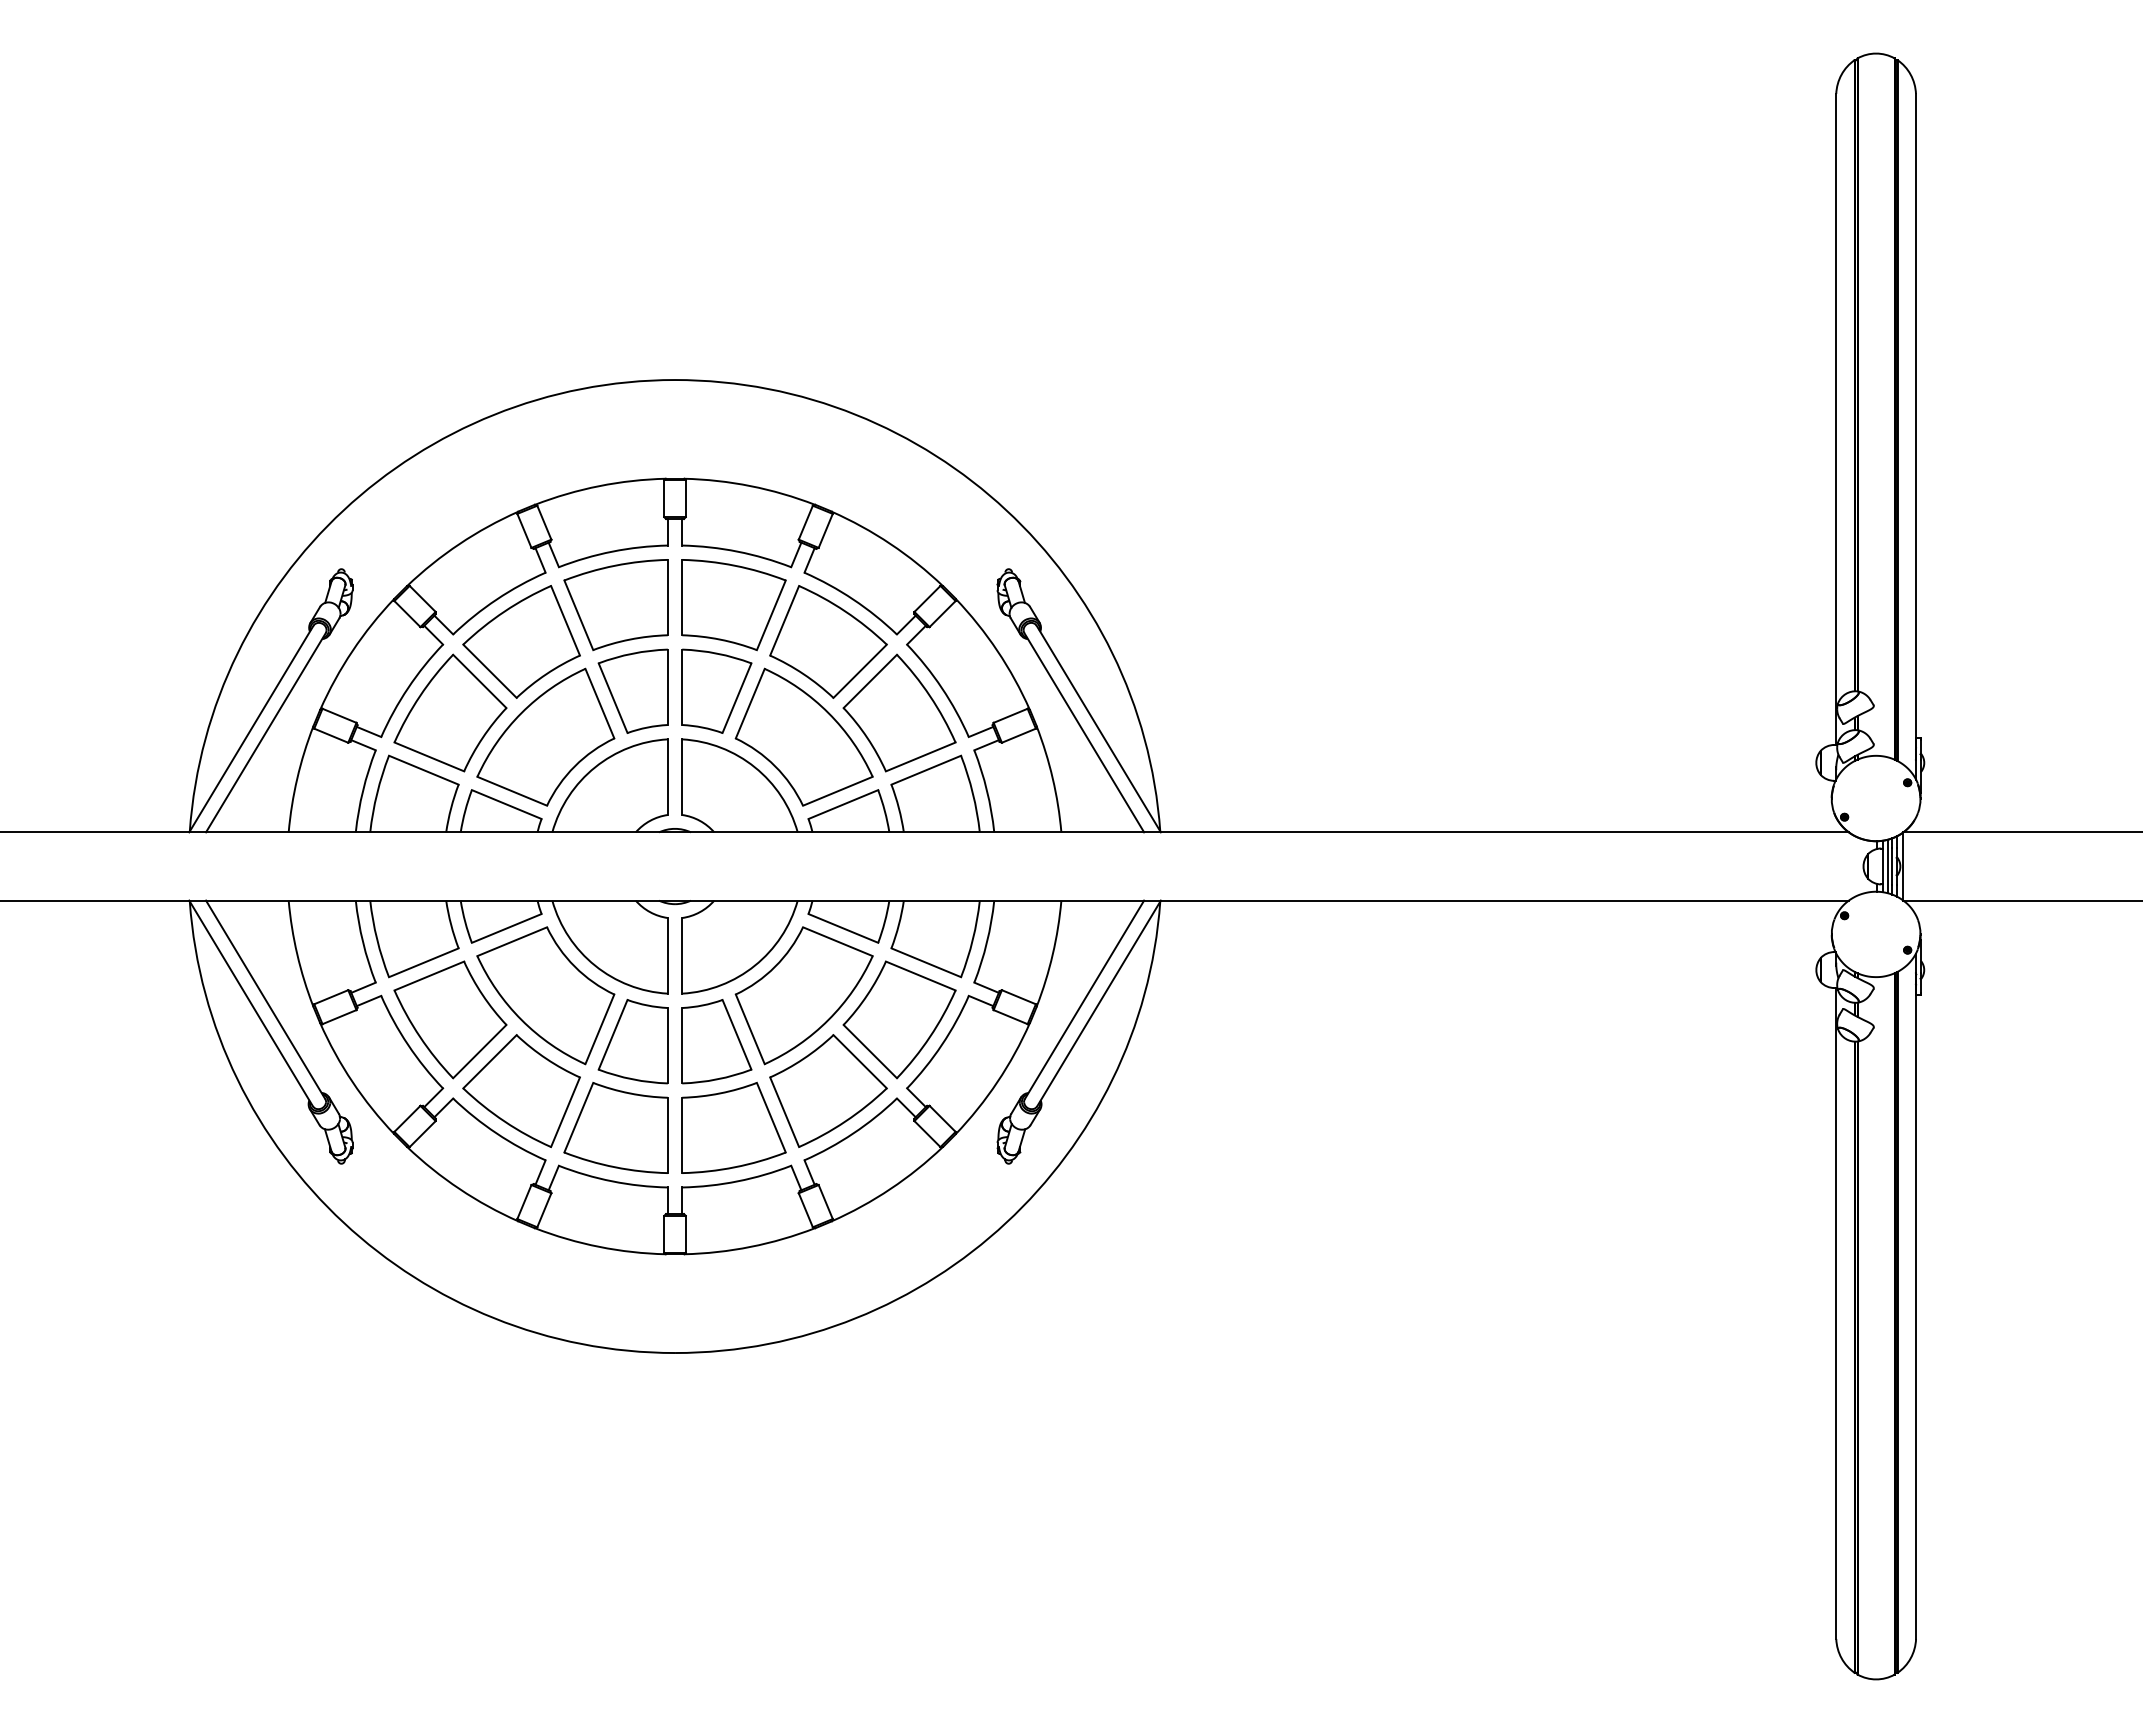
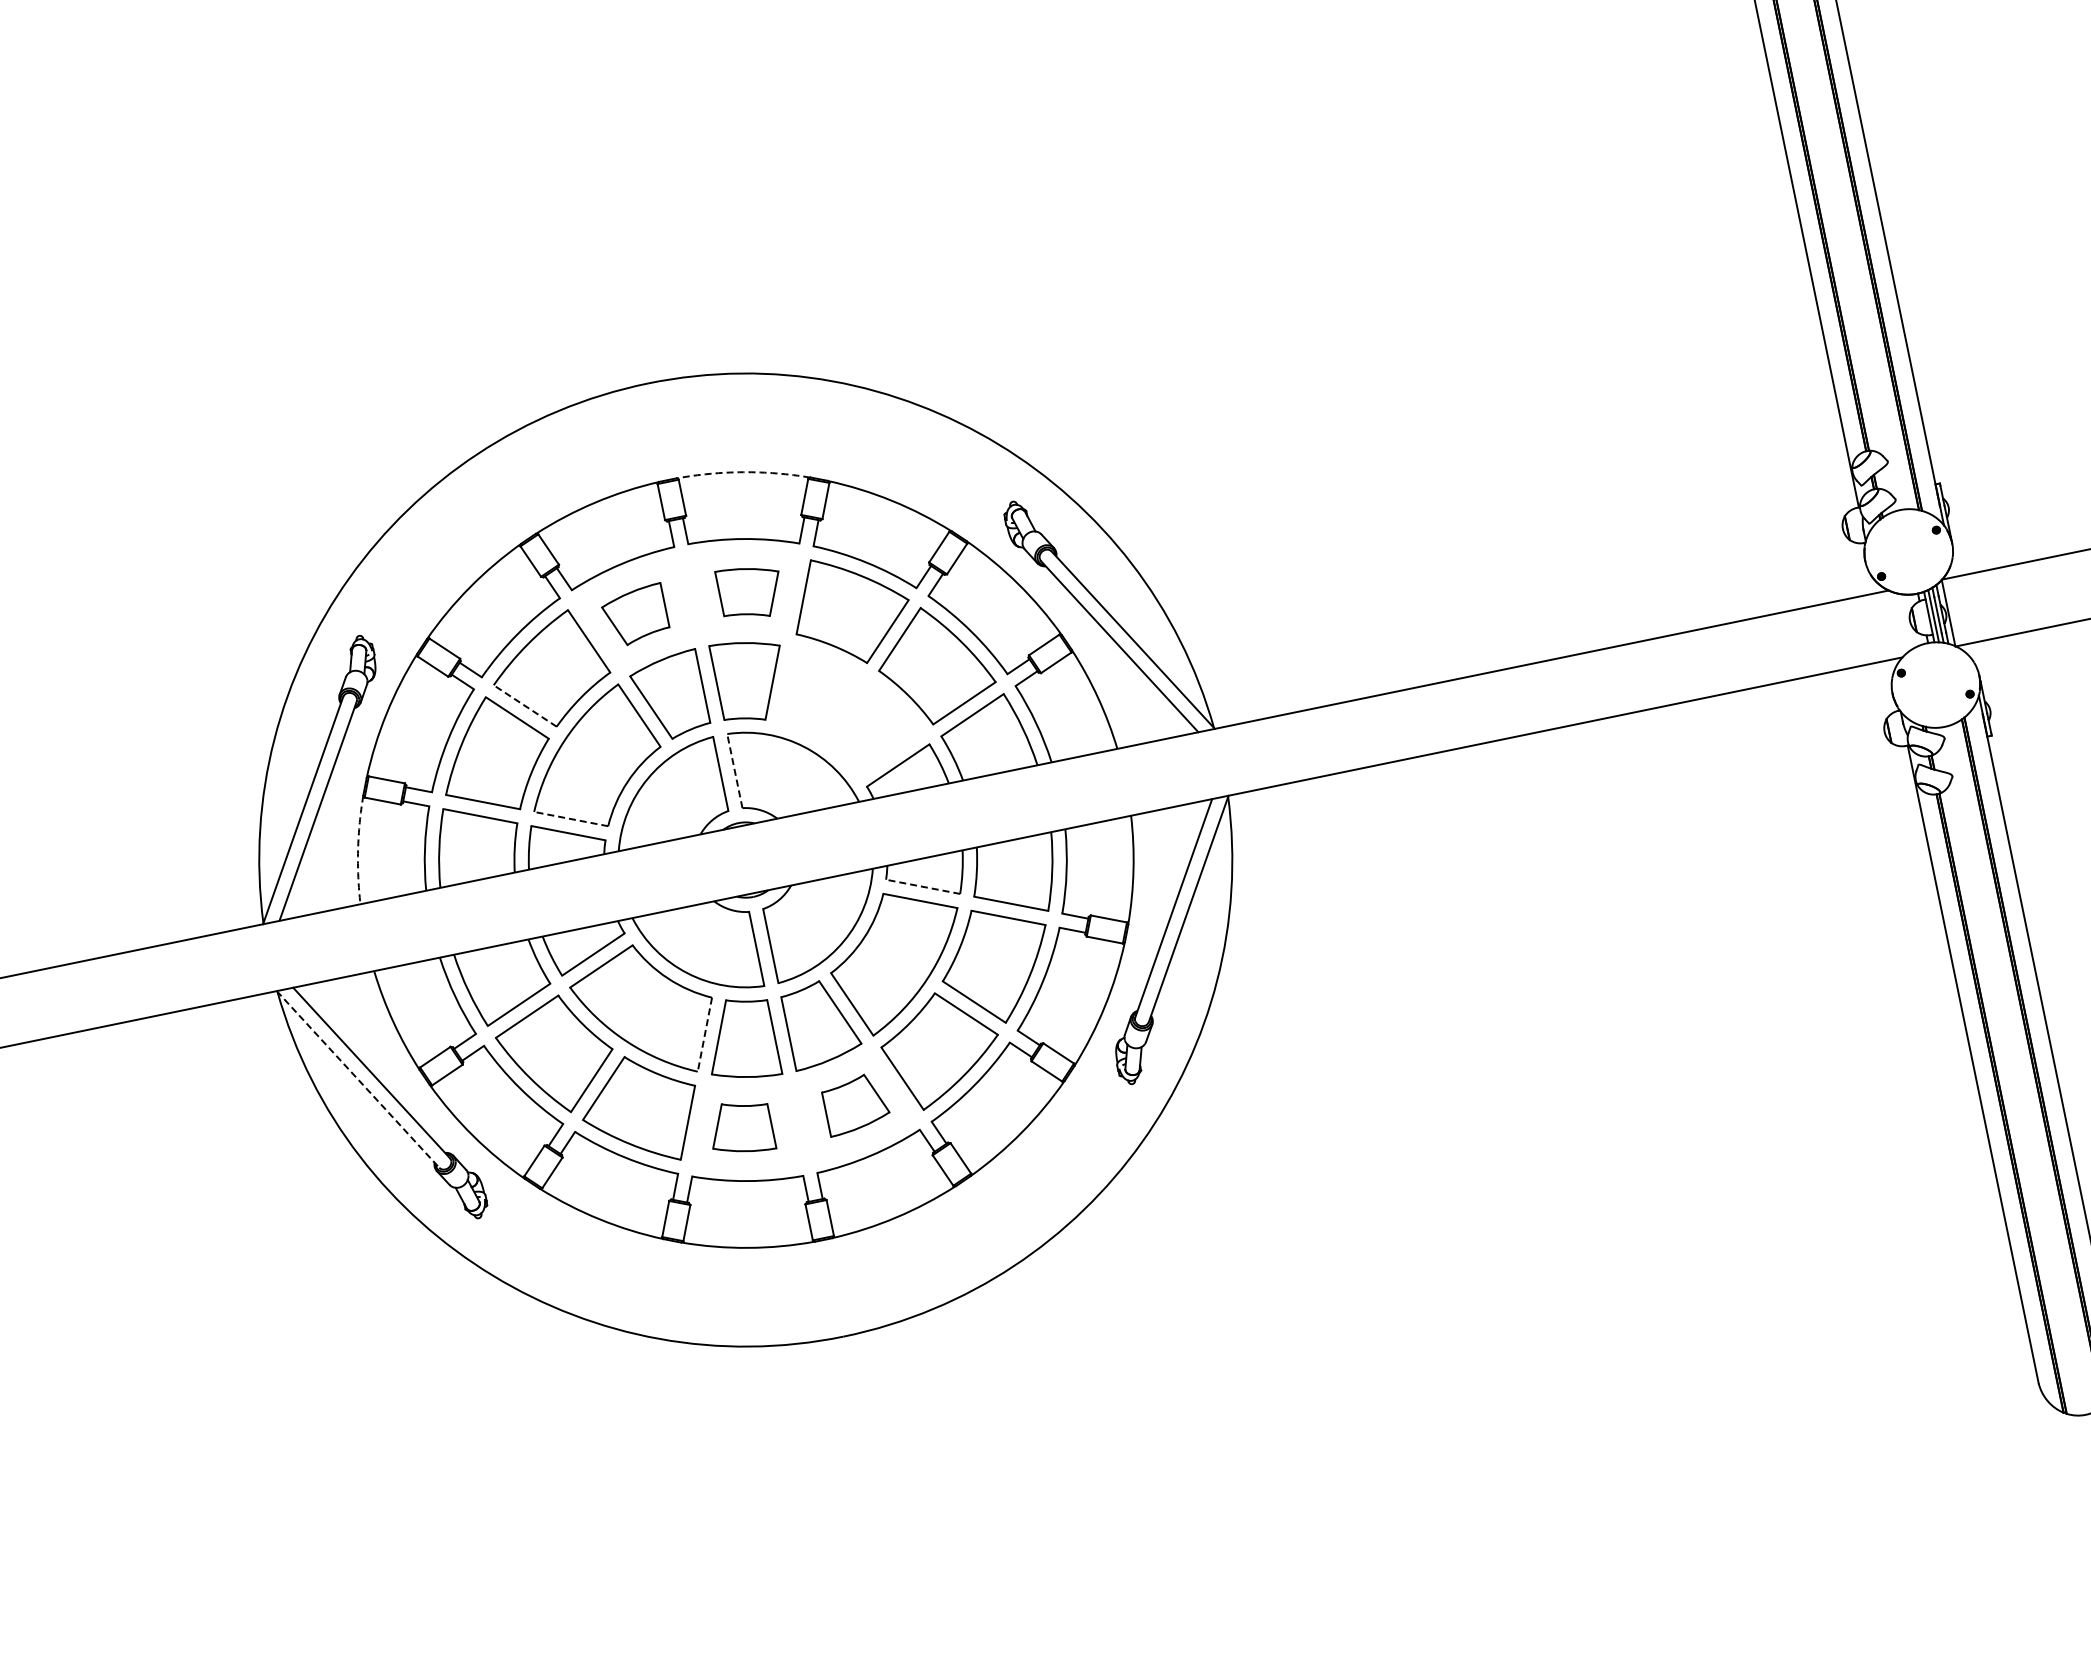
arc: (750, 486) -> (743, 472), solid -> dashed
part: (615, 604) -> (634, 615), size x0.6
part: (733, 605) -> (750, 592), size x0.6
line: (490, 671) -> (525, 706), solid -> dashed
part: (803, 736) -> (845, 706), removed
line: (682, 777) -> (735, 771), solid -> dashed
arc: (297, 778) -> (358, 849), solid -> dashed
line: (512, 791) -> (571, 819), solid -> dashed
line: (843, 928) -> (923, 886), solid -> dashed
line: (251, 1003) -> (358, 1079), solid -> dashed
line: (599, 1029) -> (704, 1034), solid -> dashed
part: (615, 1127) -> (739, 1127), size x0.6
part: (733, 1127) -> (855, 1103), size x0.6

